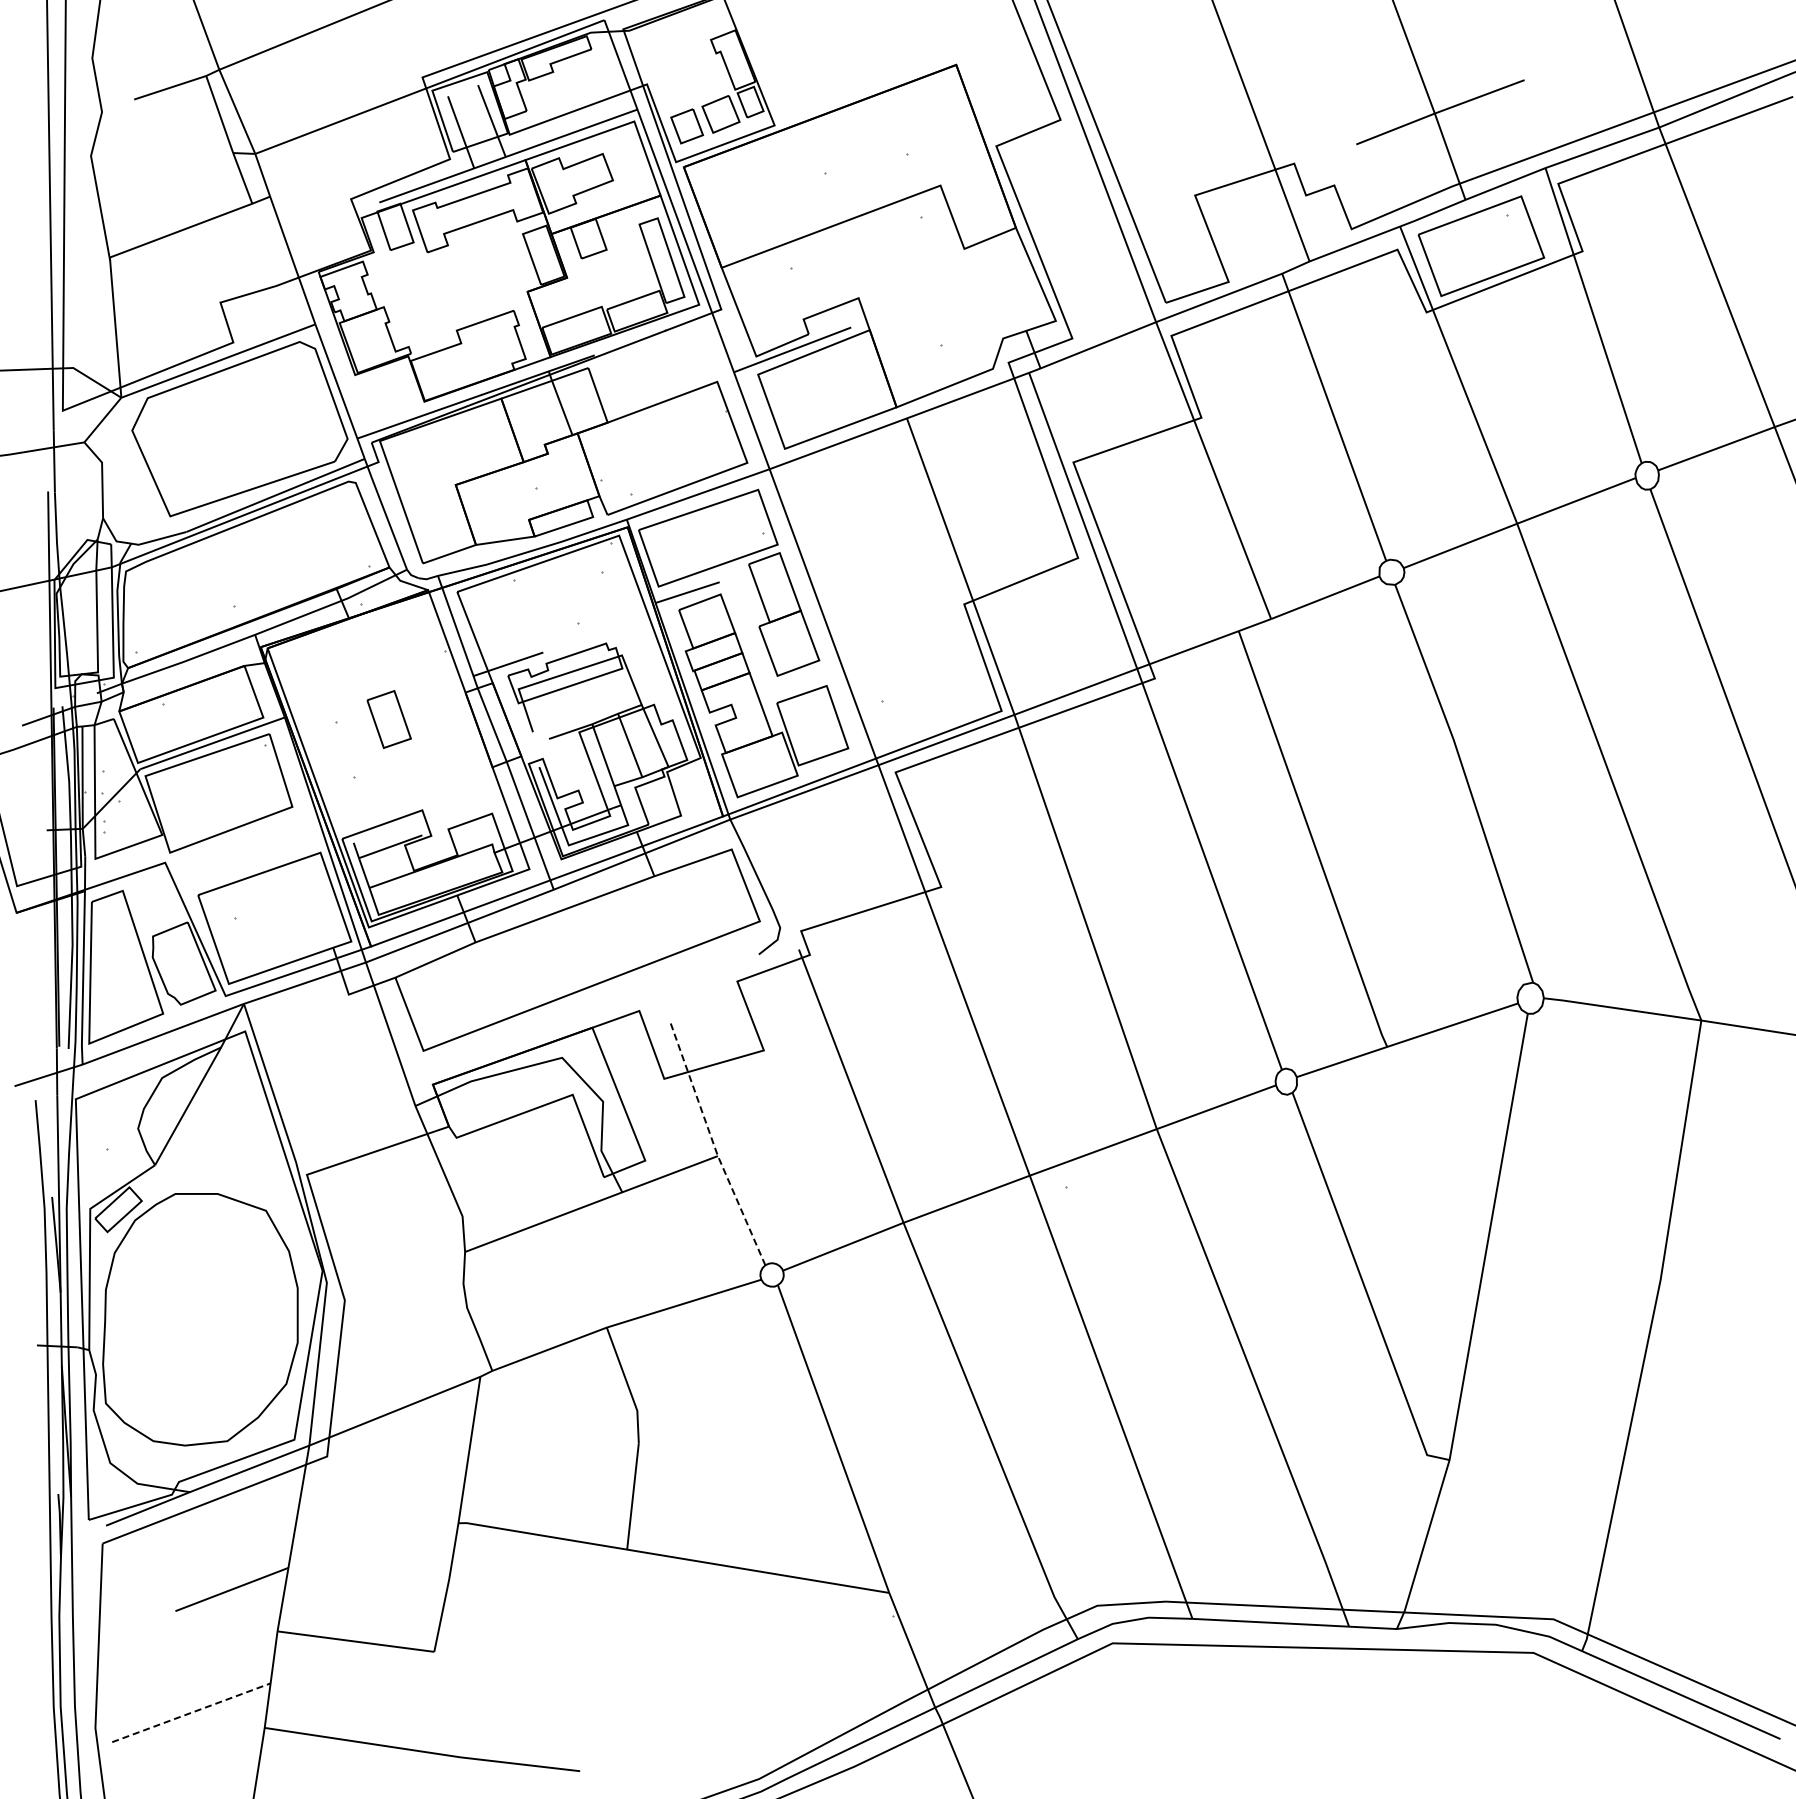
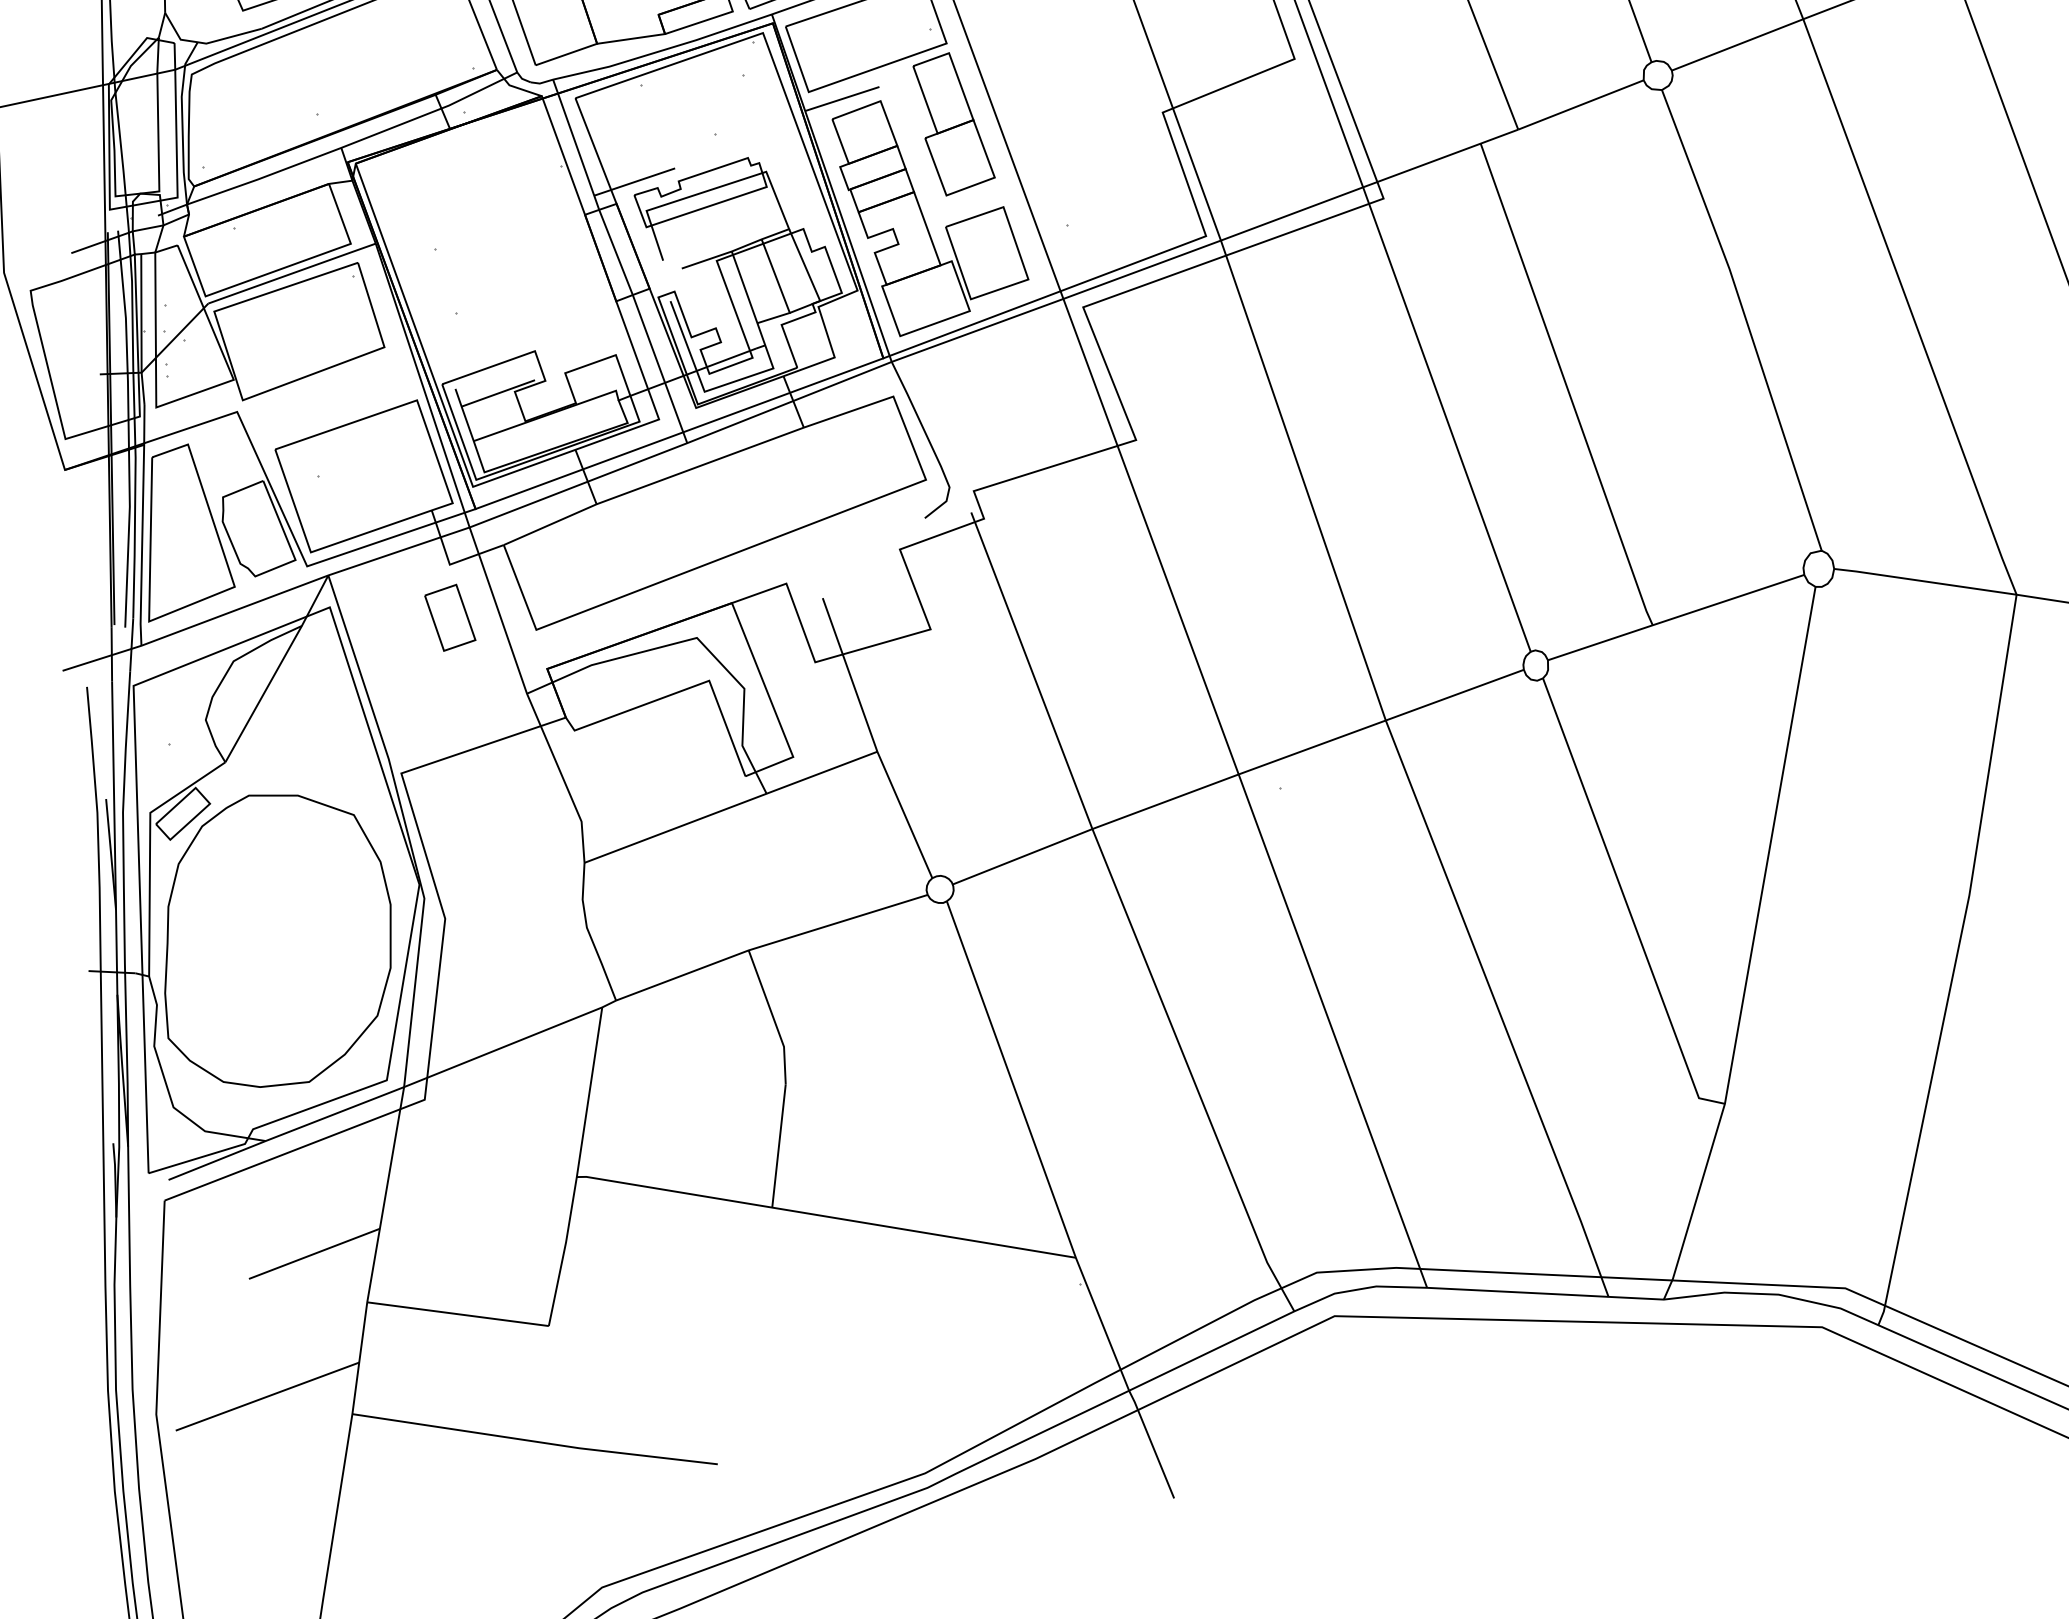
part: (388, 719) -> (449, 617), moved
line: (714, 1146) -> (873, 740), dashed -> solid
line: (191, 1712) -> (267, 1396), dashed -> solid

